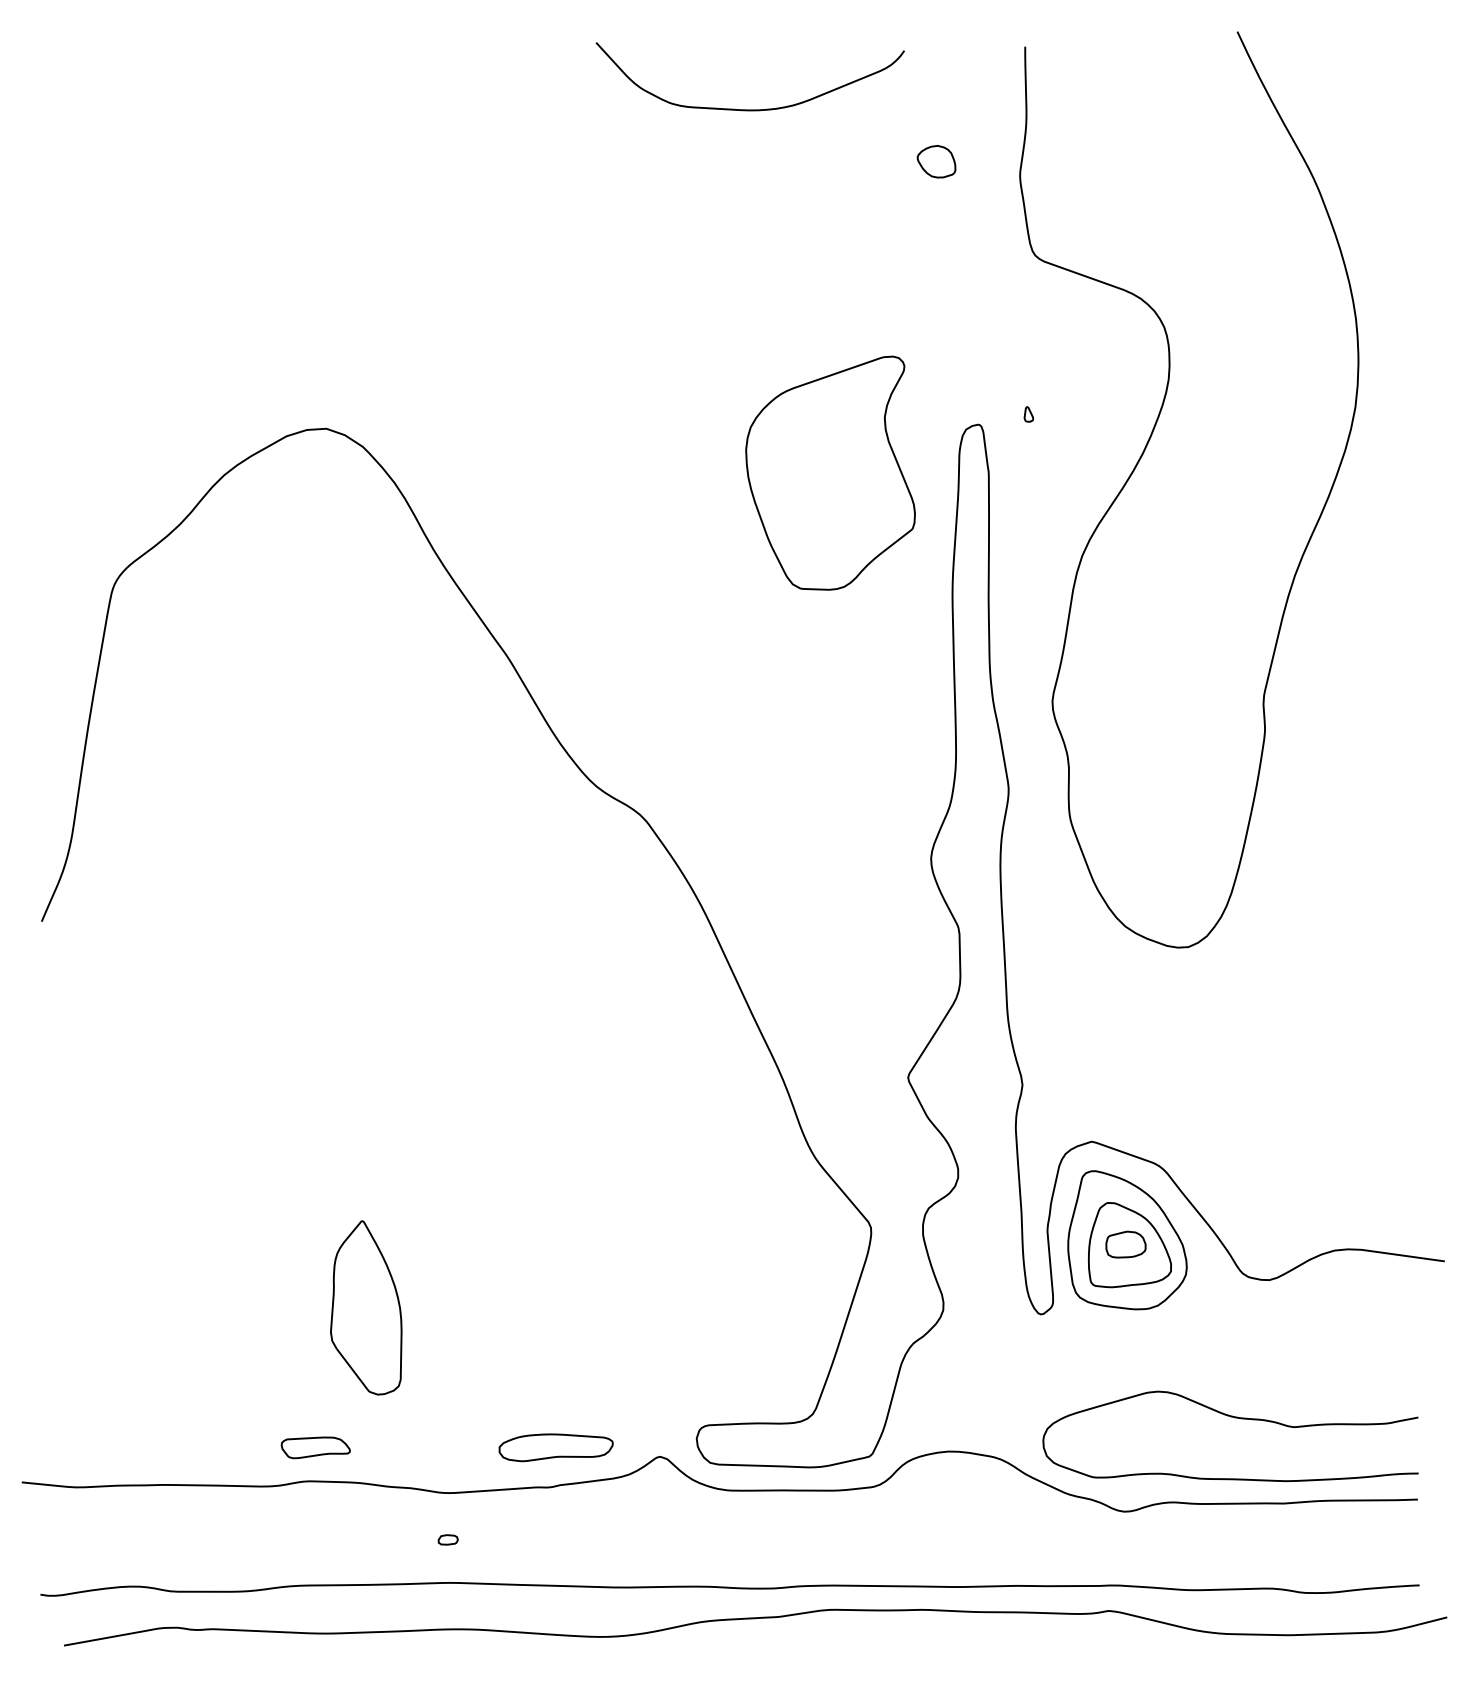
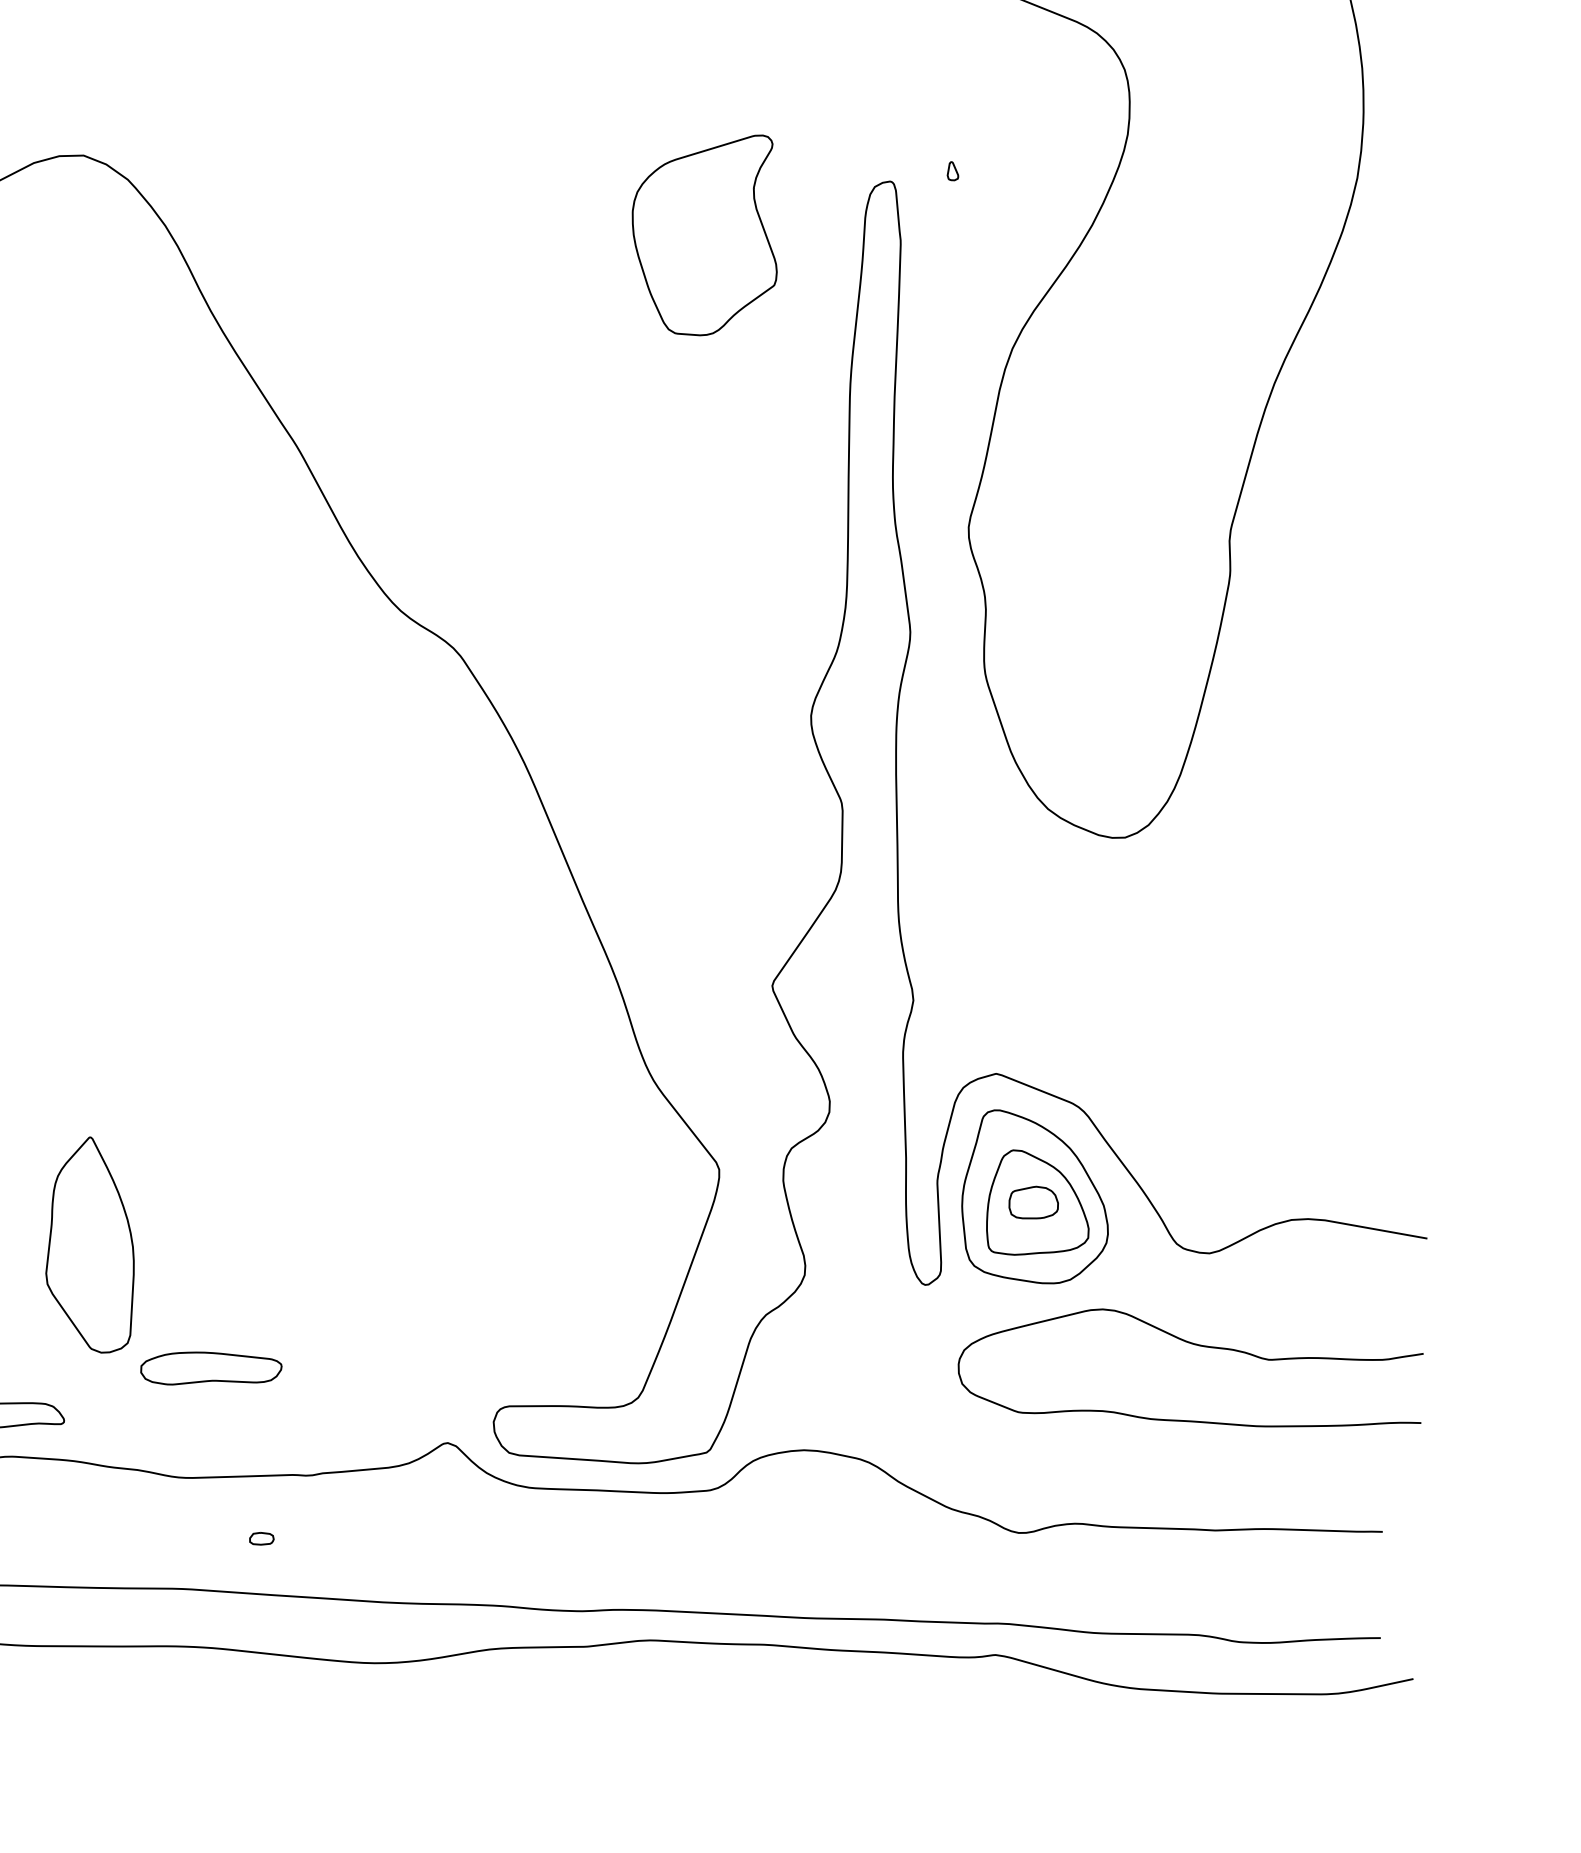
part: (830, 472) -> (705, 233), size x0.7
curve: (1235, 1418) -> (1197, 1346), moved
part: (555, 1447) -> (210, 1369), moved
part: (447, 1539) -> (260, 1538), moved

